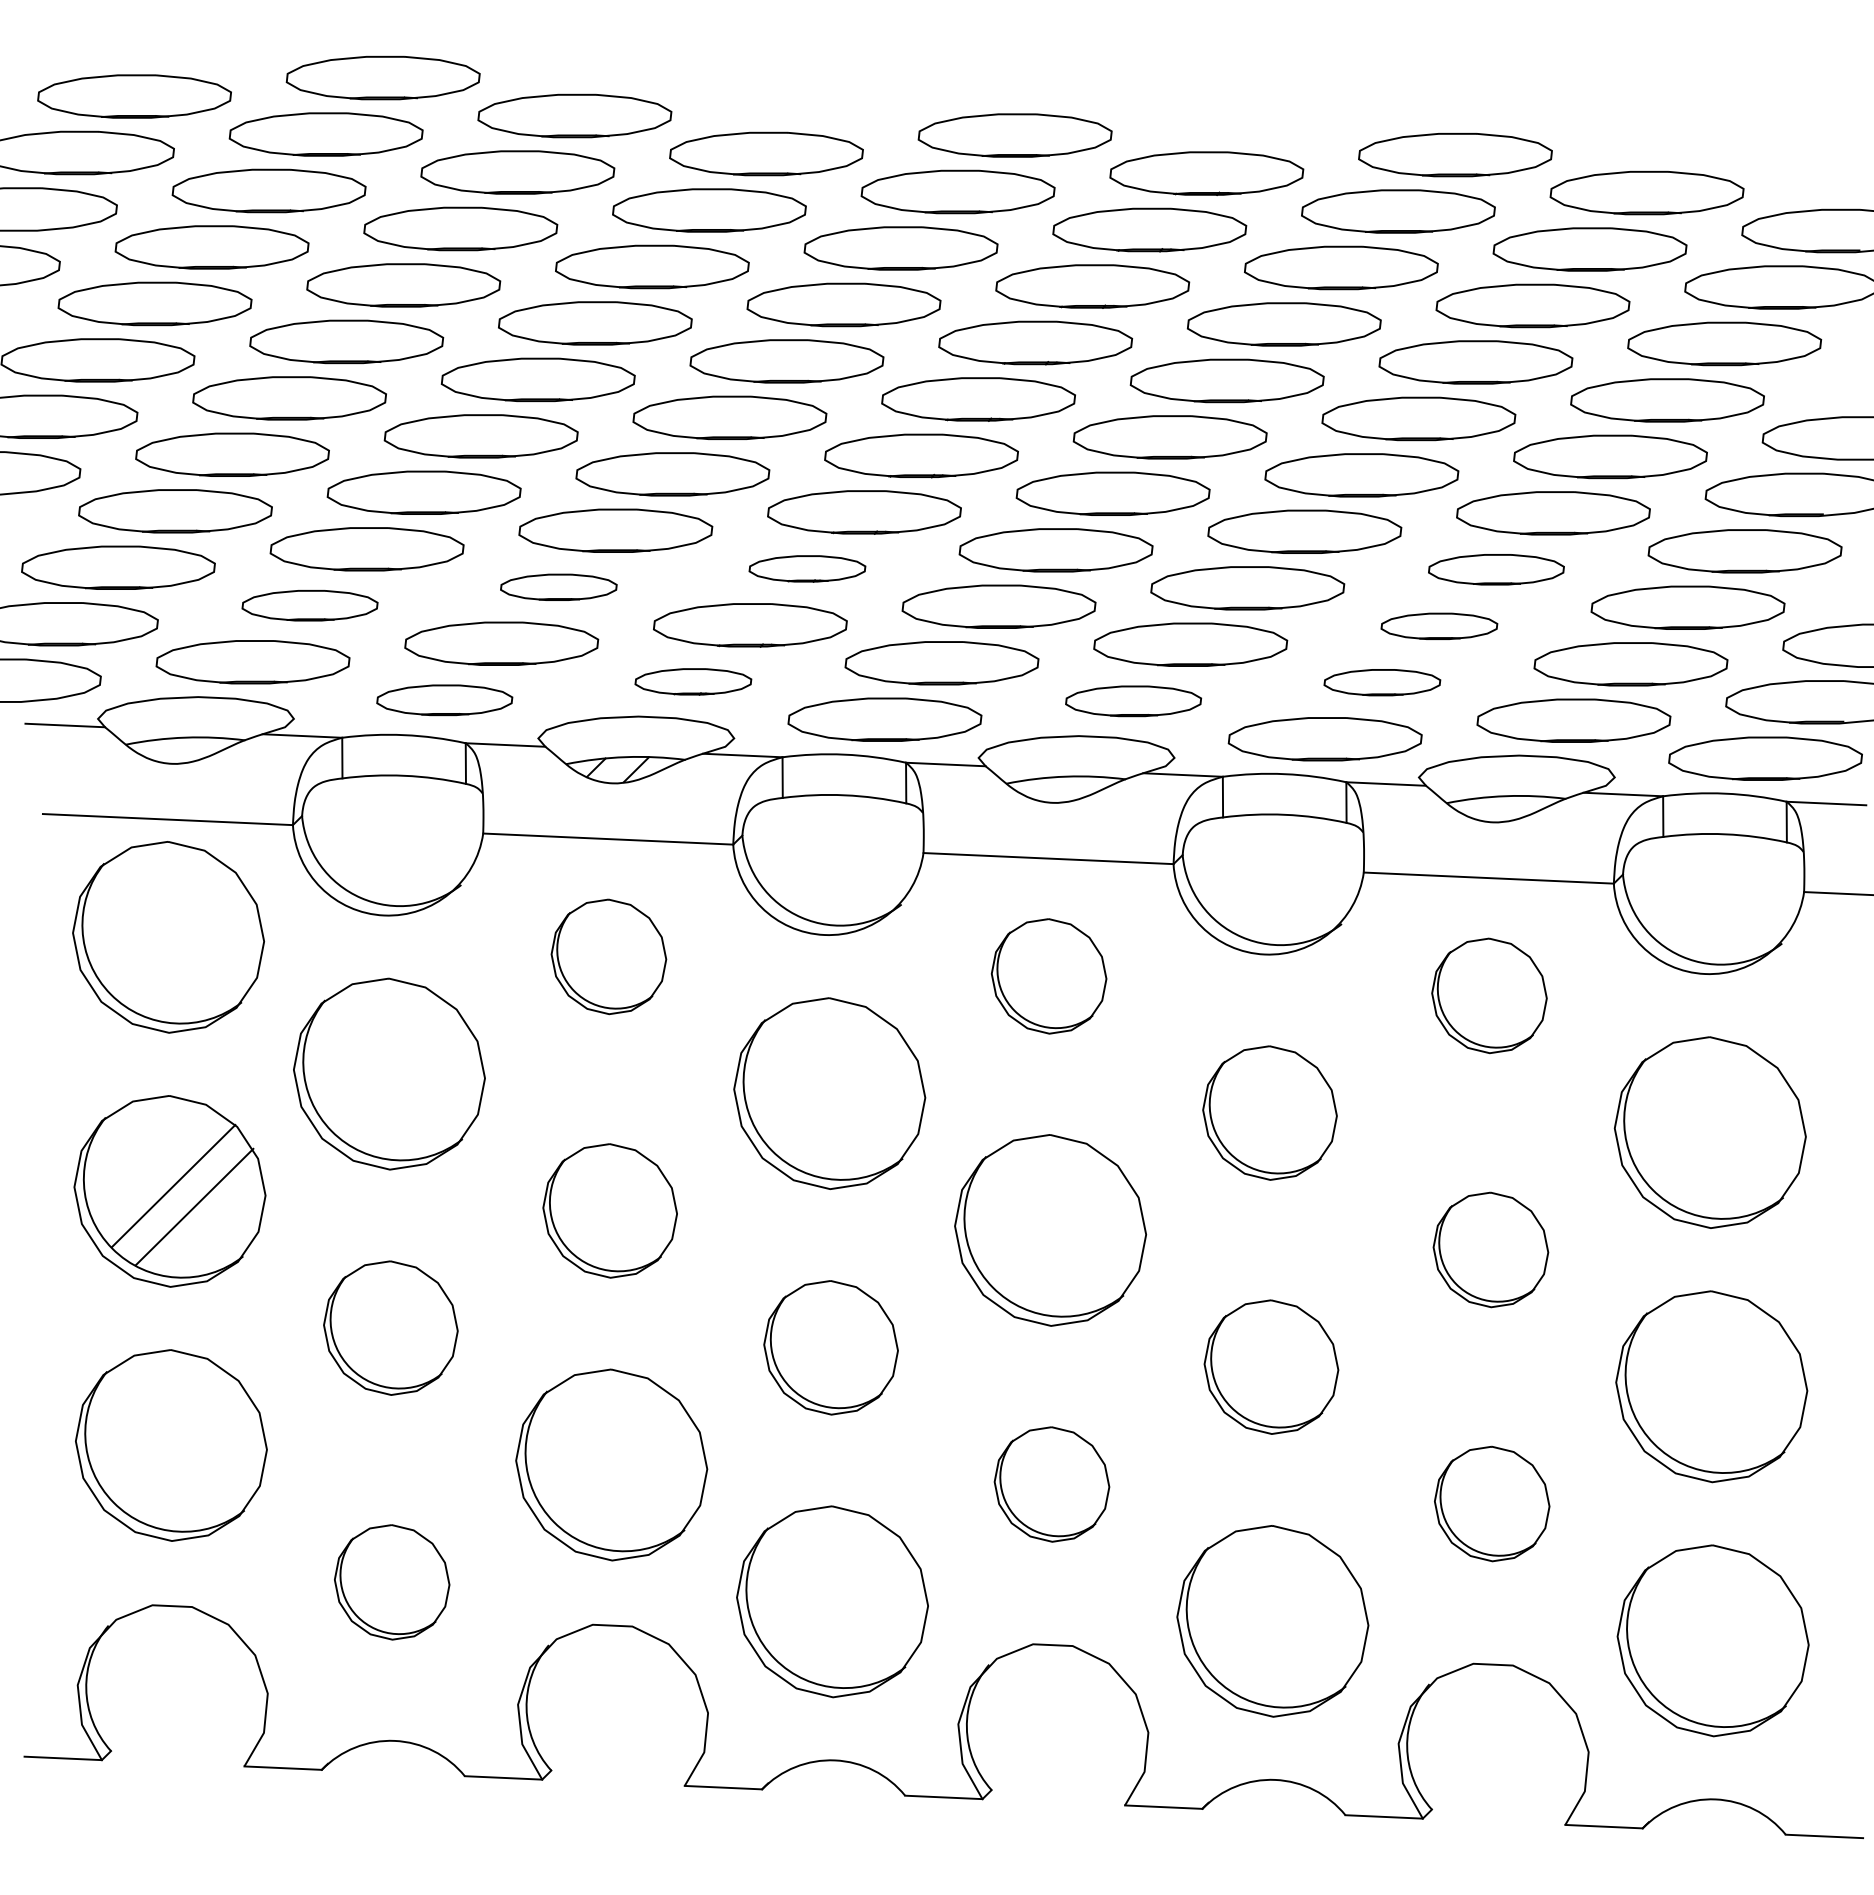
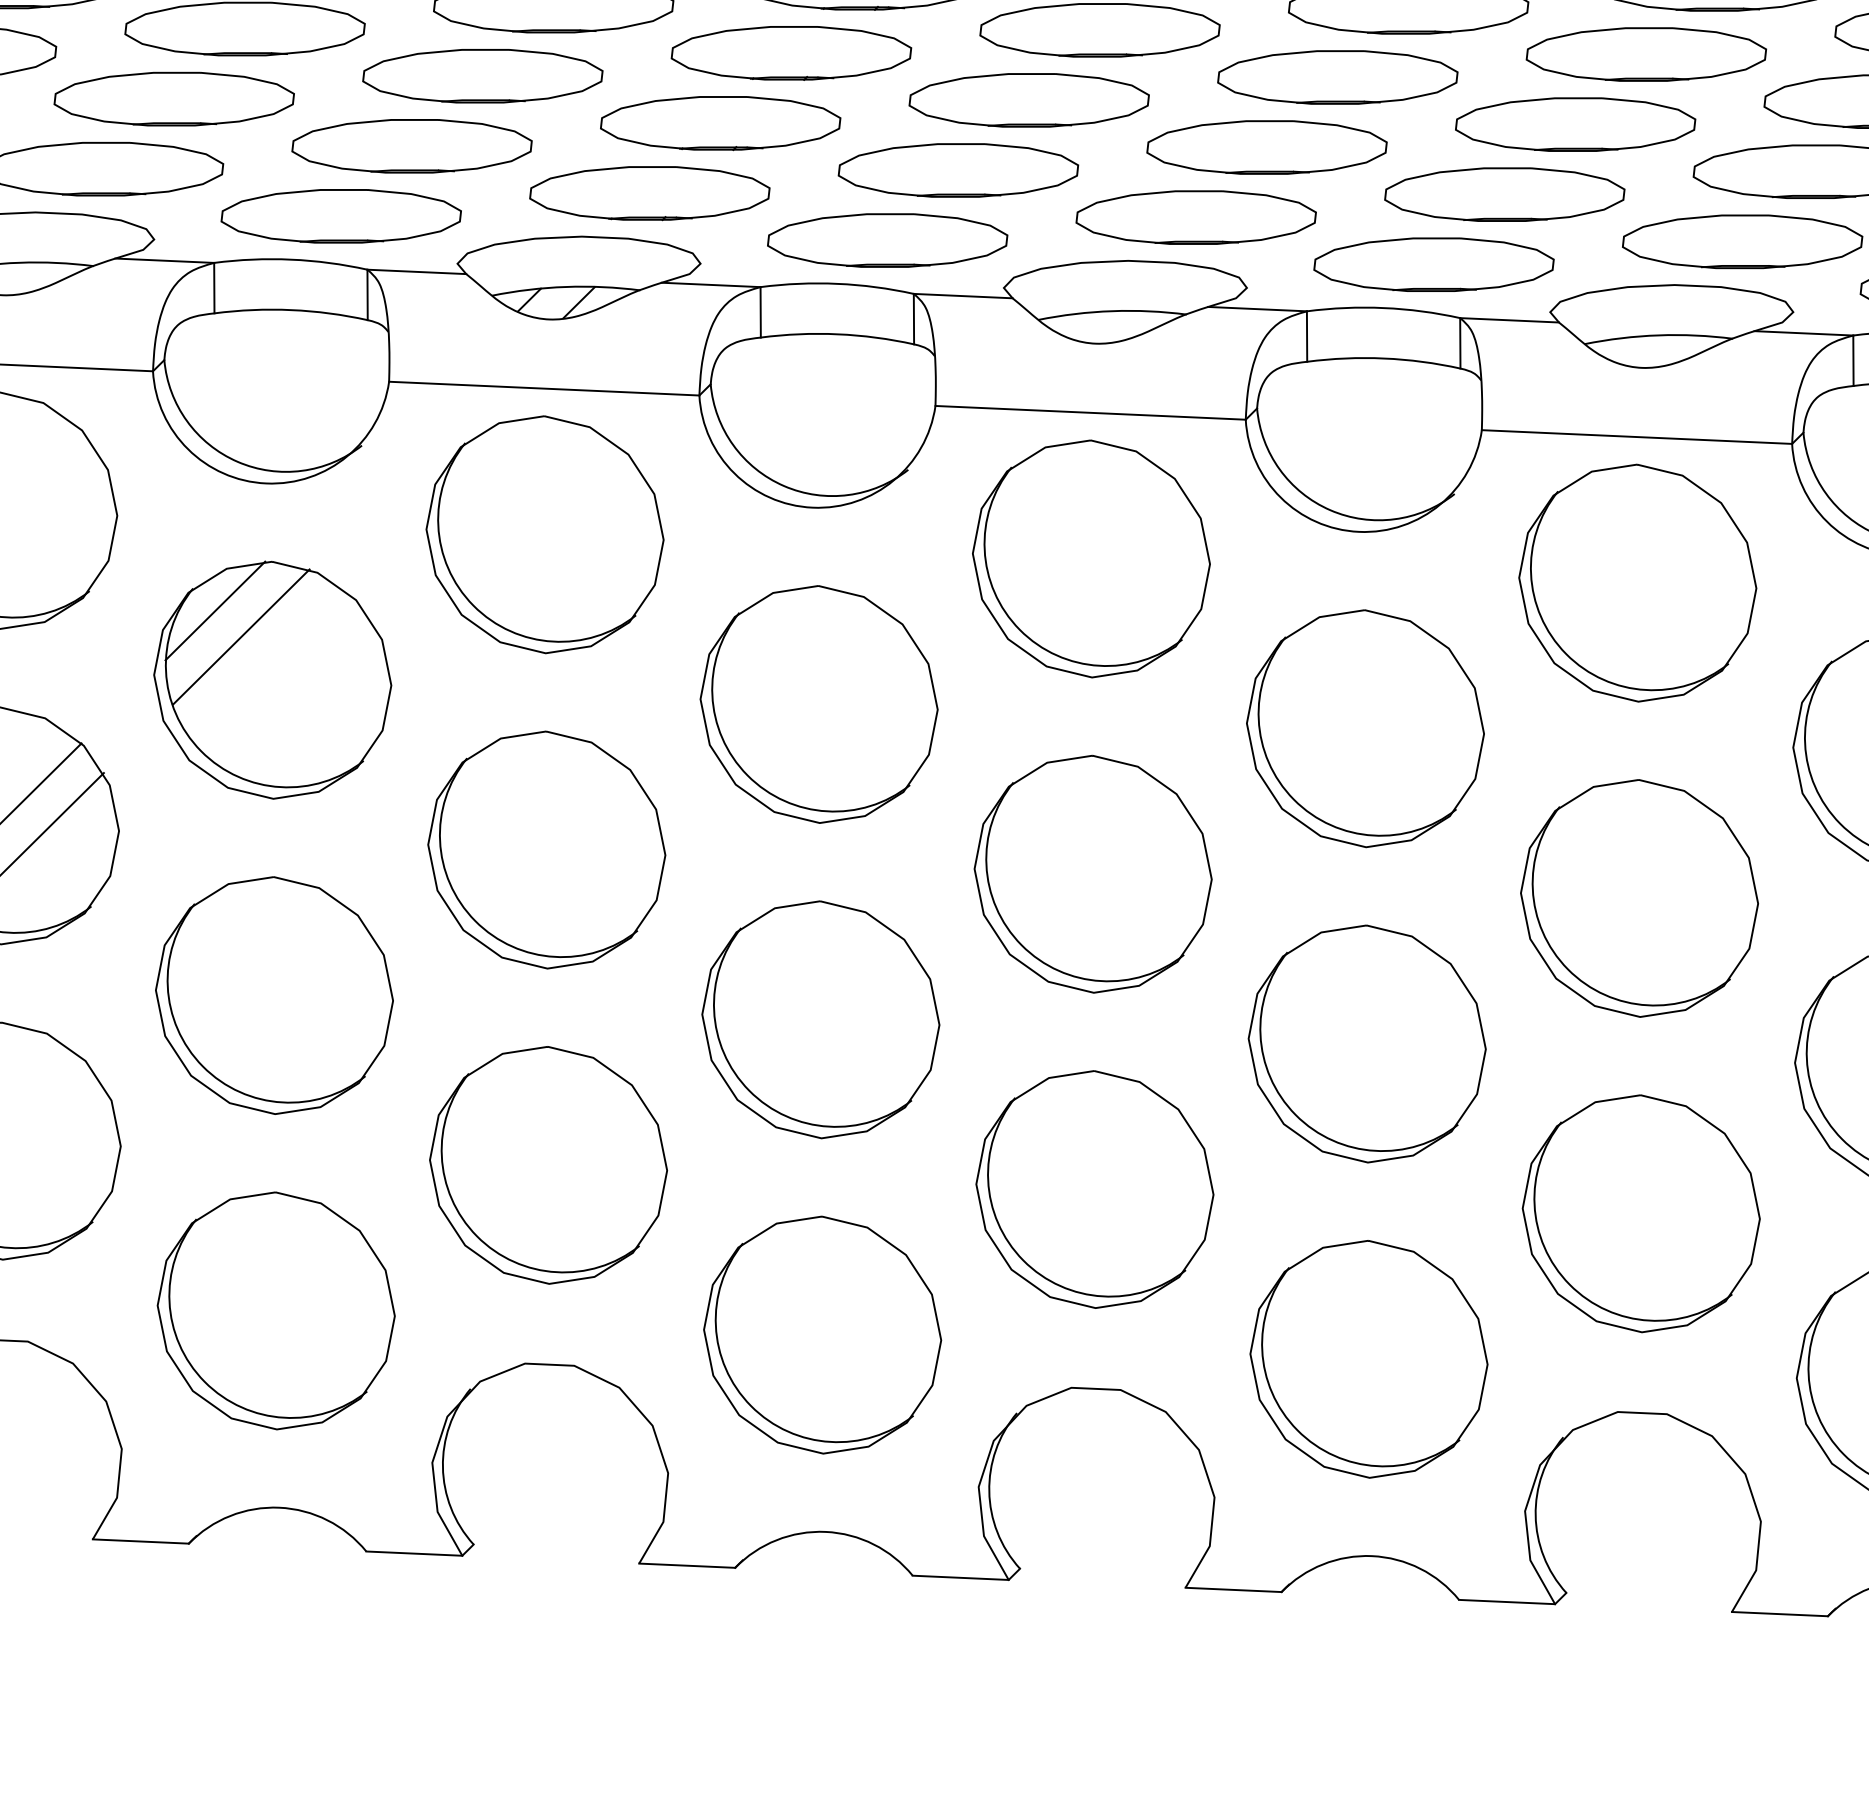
part: (807, 568) -> (791, 52), size x1.67
part: (1496, 569) -> (1646, 54), size x1.43
part: (558, 587) -> (482, 76), size x1.67
part: (309, 605) -> (173, 98), size x1.43
part: (1439, 626) -> (1575, 124), size x1.67
part: (693, 681) -> (650, 193), size x1.67
part: (1382, 682) -> (1505, 194), size x1.67
part: (444, 700) -> (341, 216), size x1.43
part: (1133, 701) -> (1196, 217), size x1.43
part: (608, 956) -> (544, 534), size x1.67
part: (1048, 976) -> (1090, 559), size x1.67
part: (1489, 995) -> (1637, 582), size x1.67
line: (343, 1018) -> (215, 611), added
line: (363, 1038) -> (240, 636), added
part: (1269, 1112) -> (1364, 727), size x1.43
part: (609, 1210) -> (545, 849), size x1.43
part: (1490, 1249) -> (1639, 897), size x1.67
part: (390, 1327) -> (274, 994), size x1.43
part: (830, 1347) -> (820, 1019), size x1.43
part: (1271, 1366) -> (1367, 1043), size x1.43
part: (1051, 1484) -> (1094, 1189), size x1.67
part: (1491, 1503) -> (1640, 1213), size x1.67
part: (391, 1582) -> (275, 1311), size x1.67

